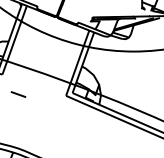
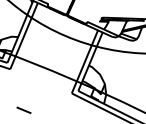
line: (18, 94) -> (23, 110), moved

